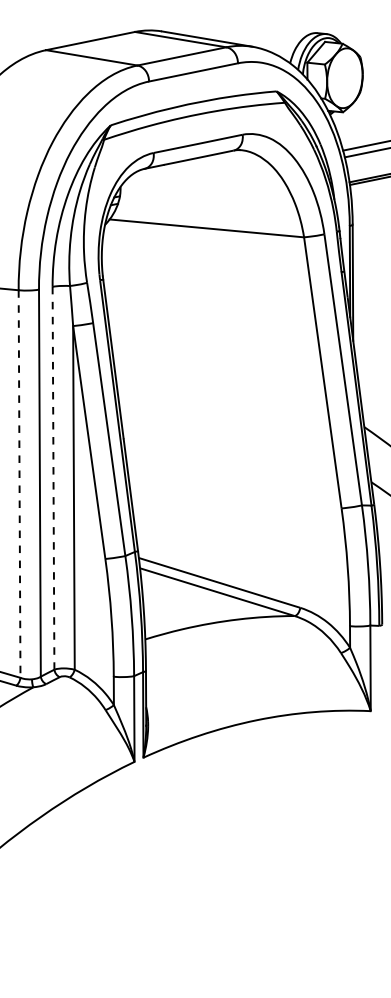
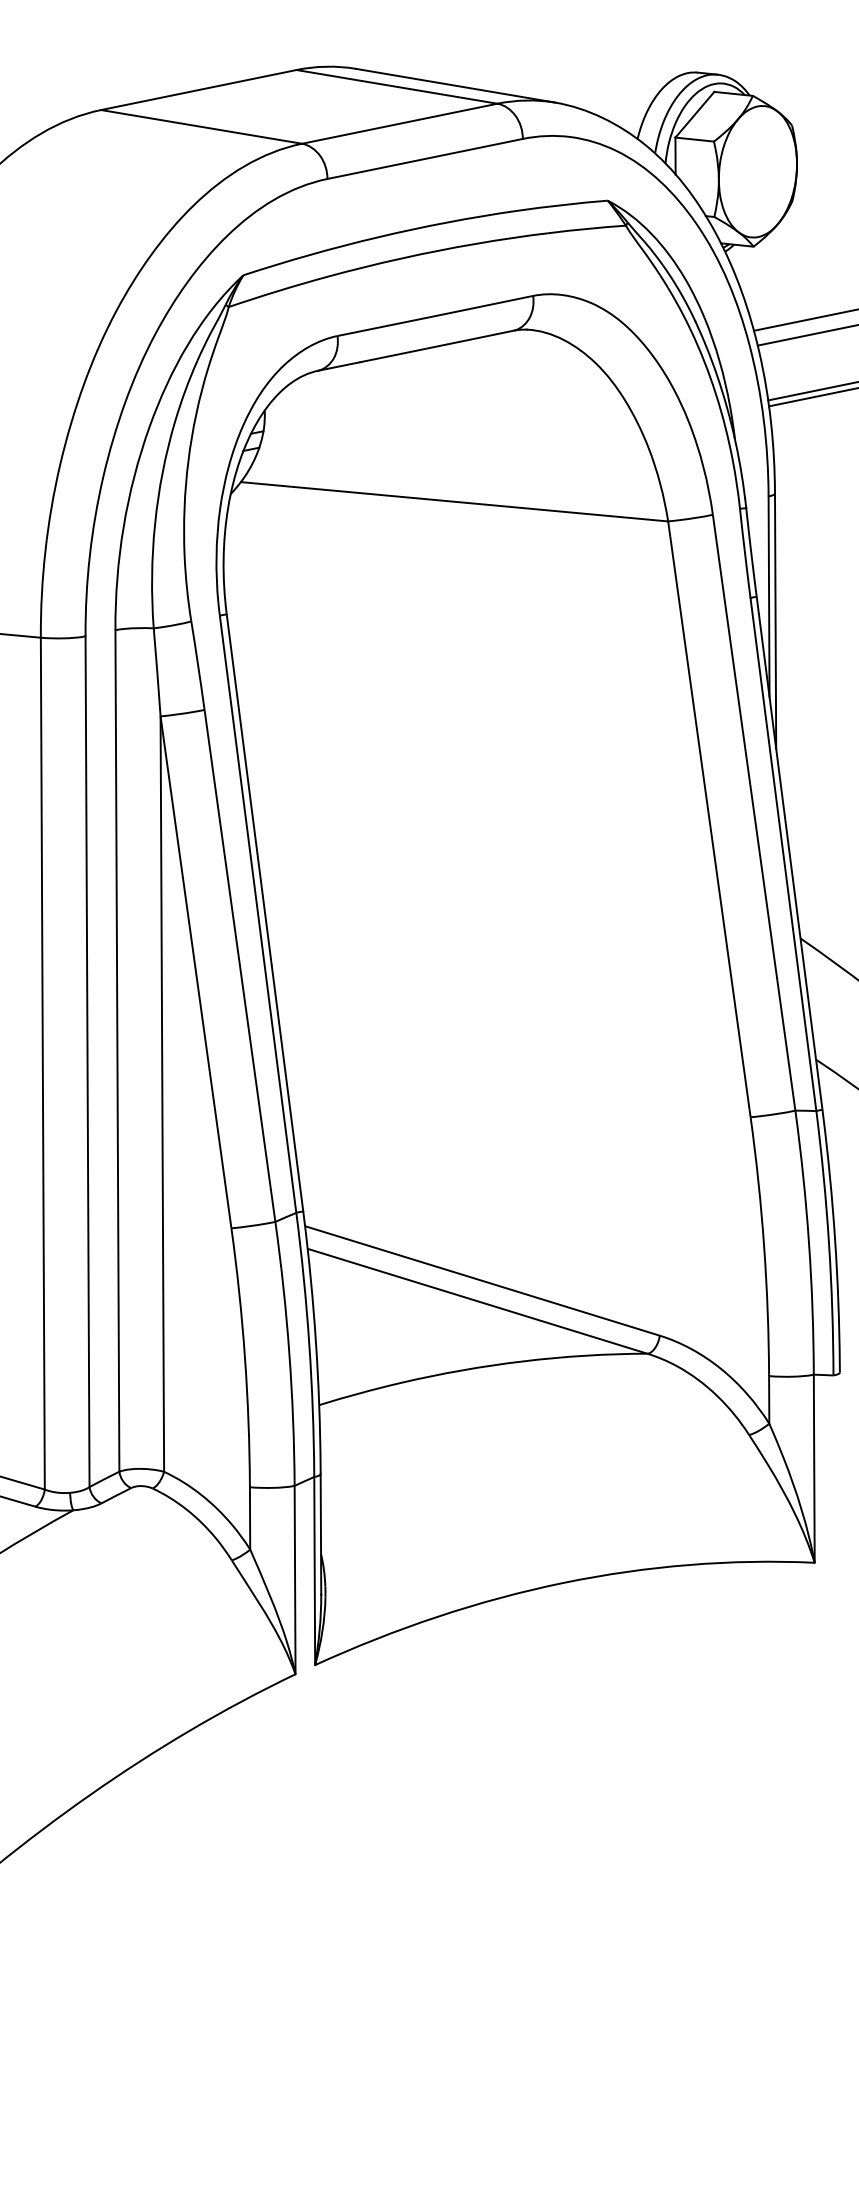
line: (53, 478) -> (117, 1051), dashed -> solid
line: (19, 484) -> (42, 1064), dashed -> solid

